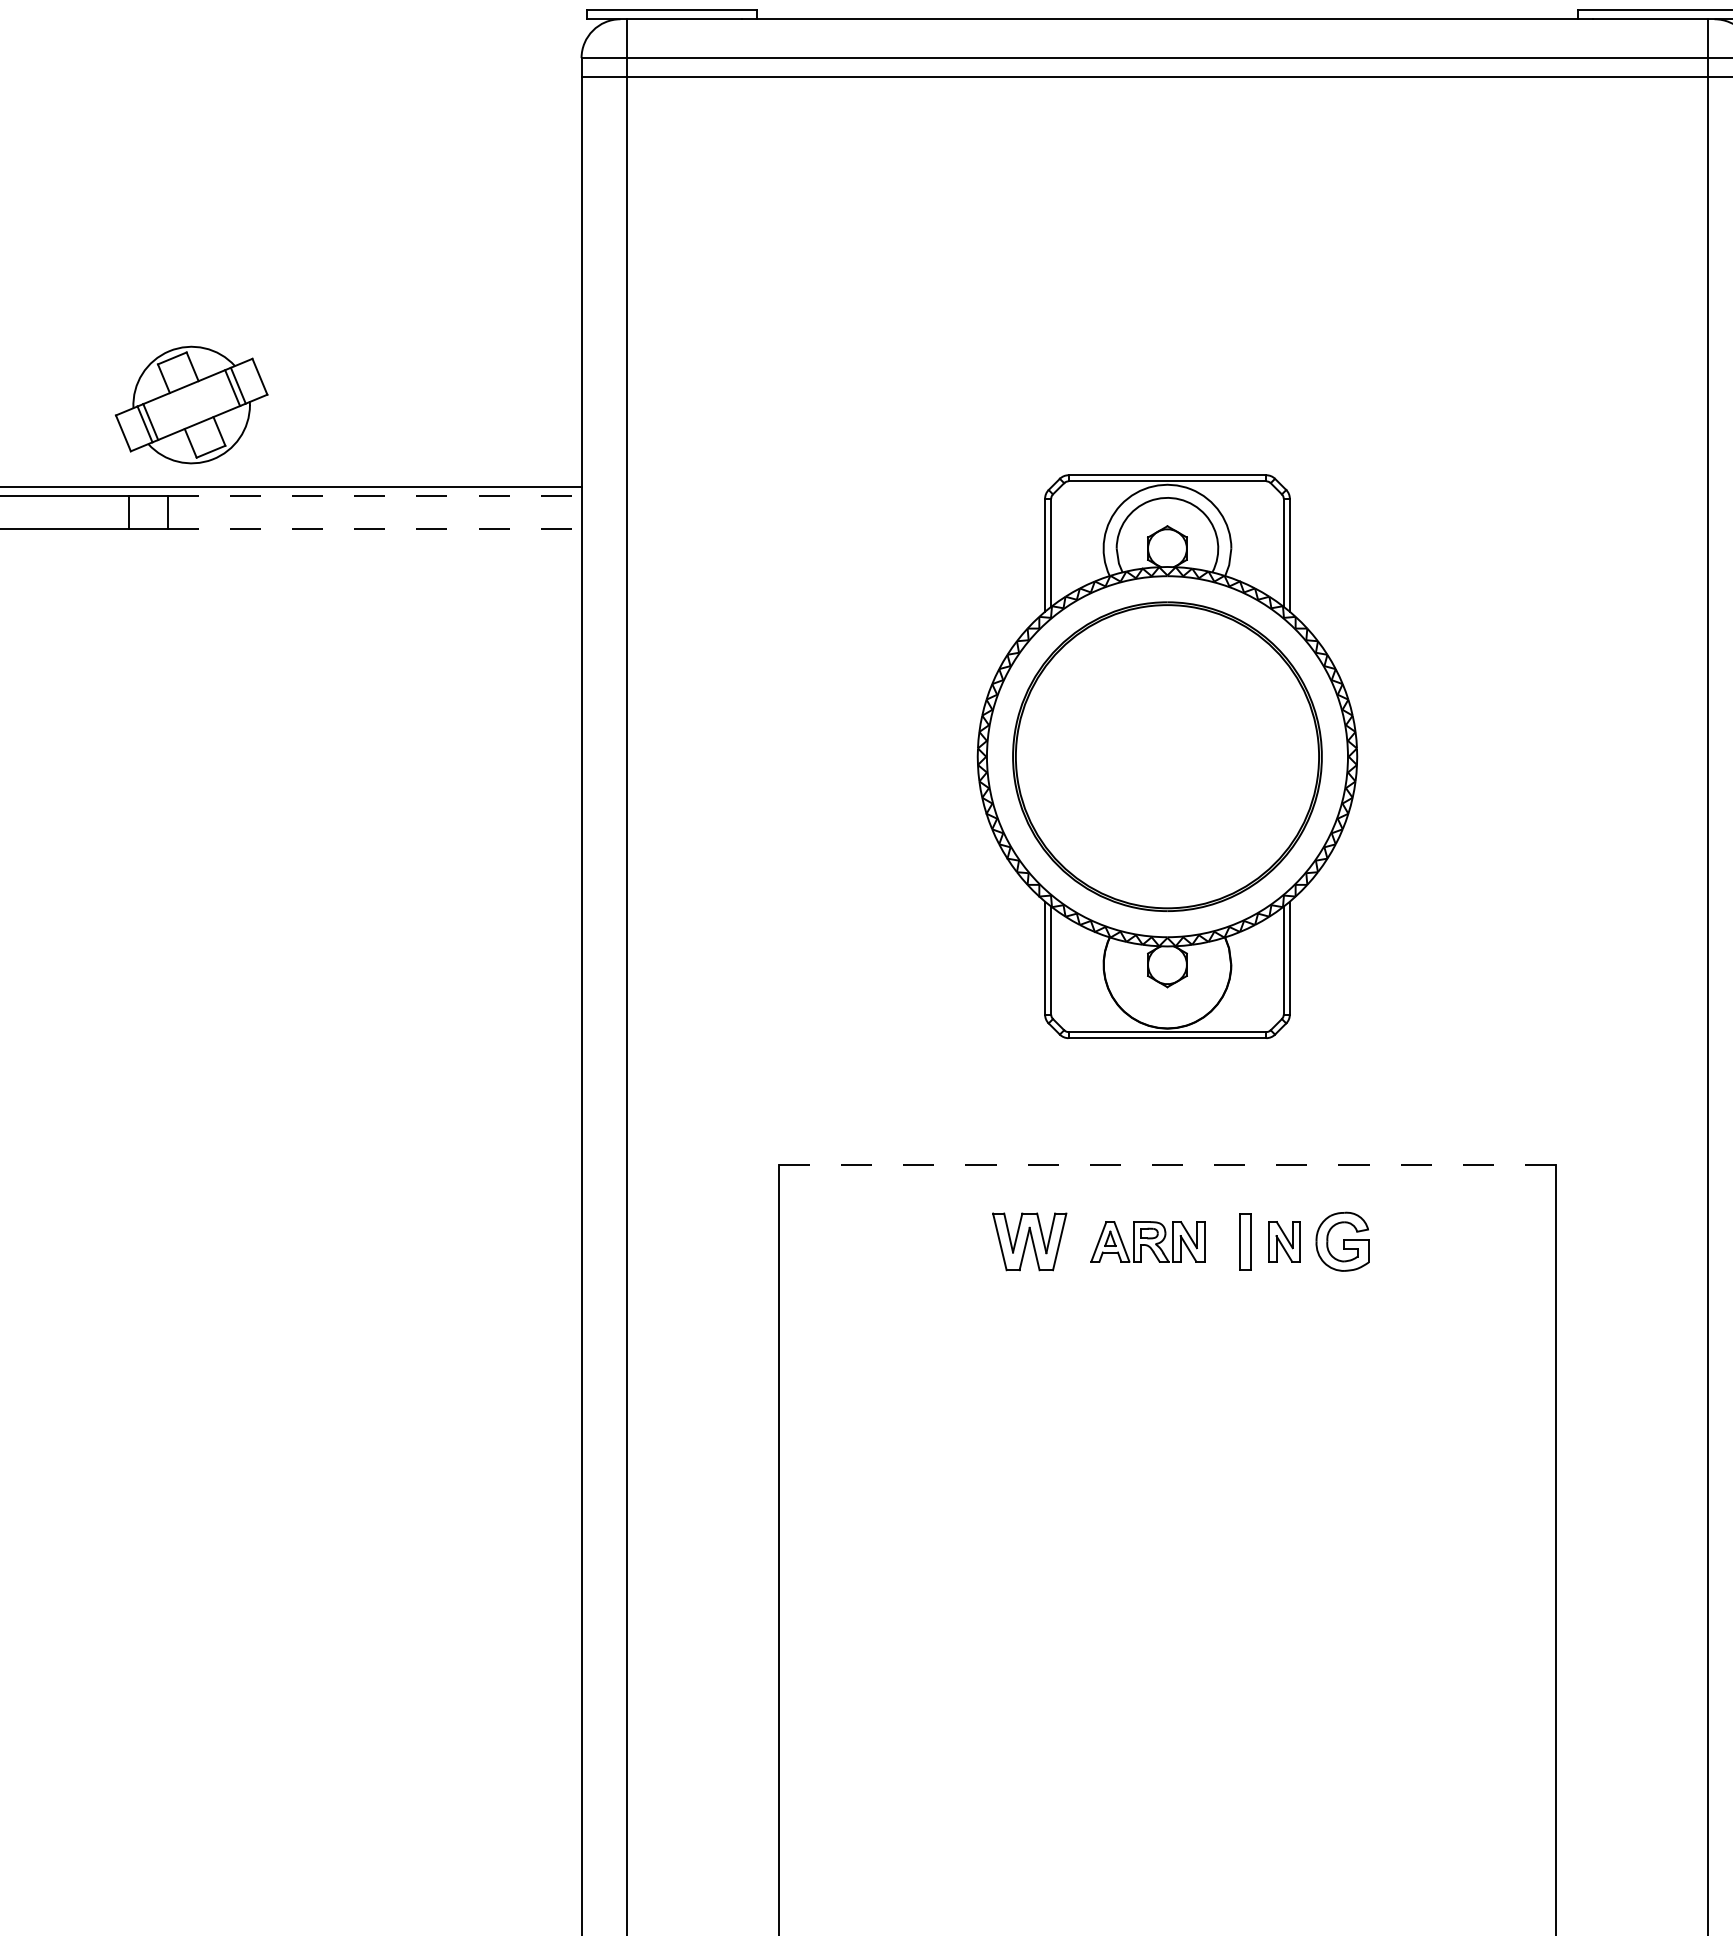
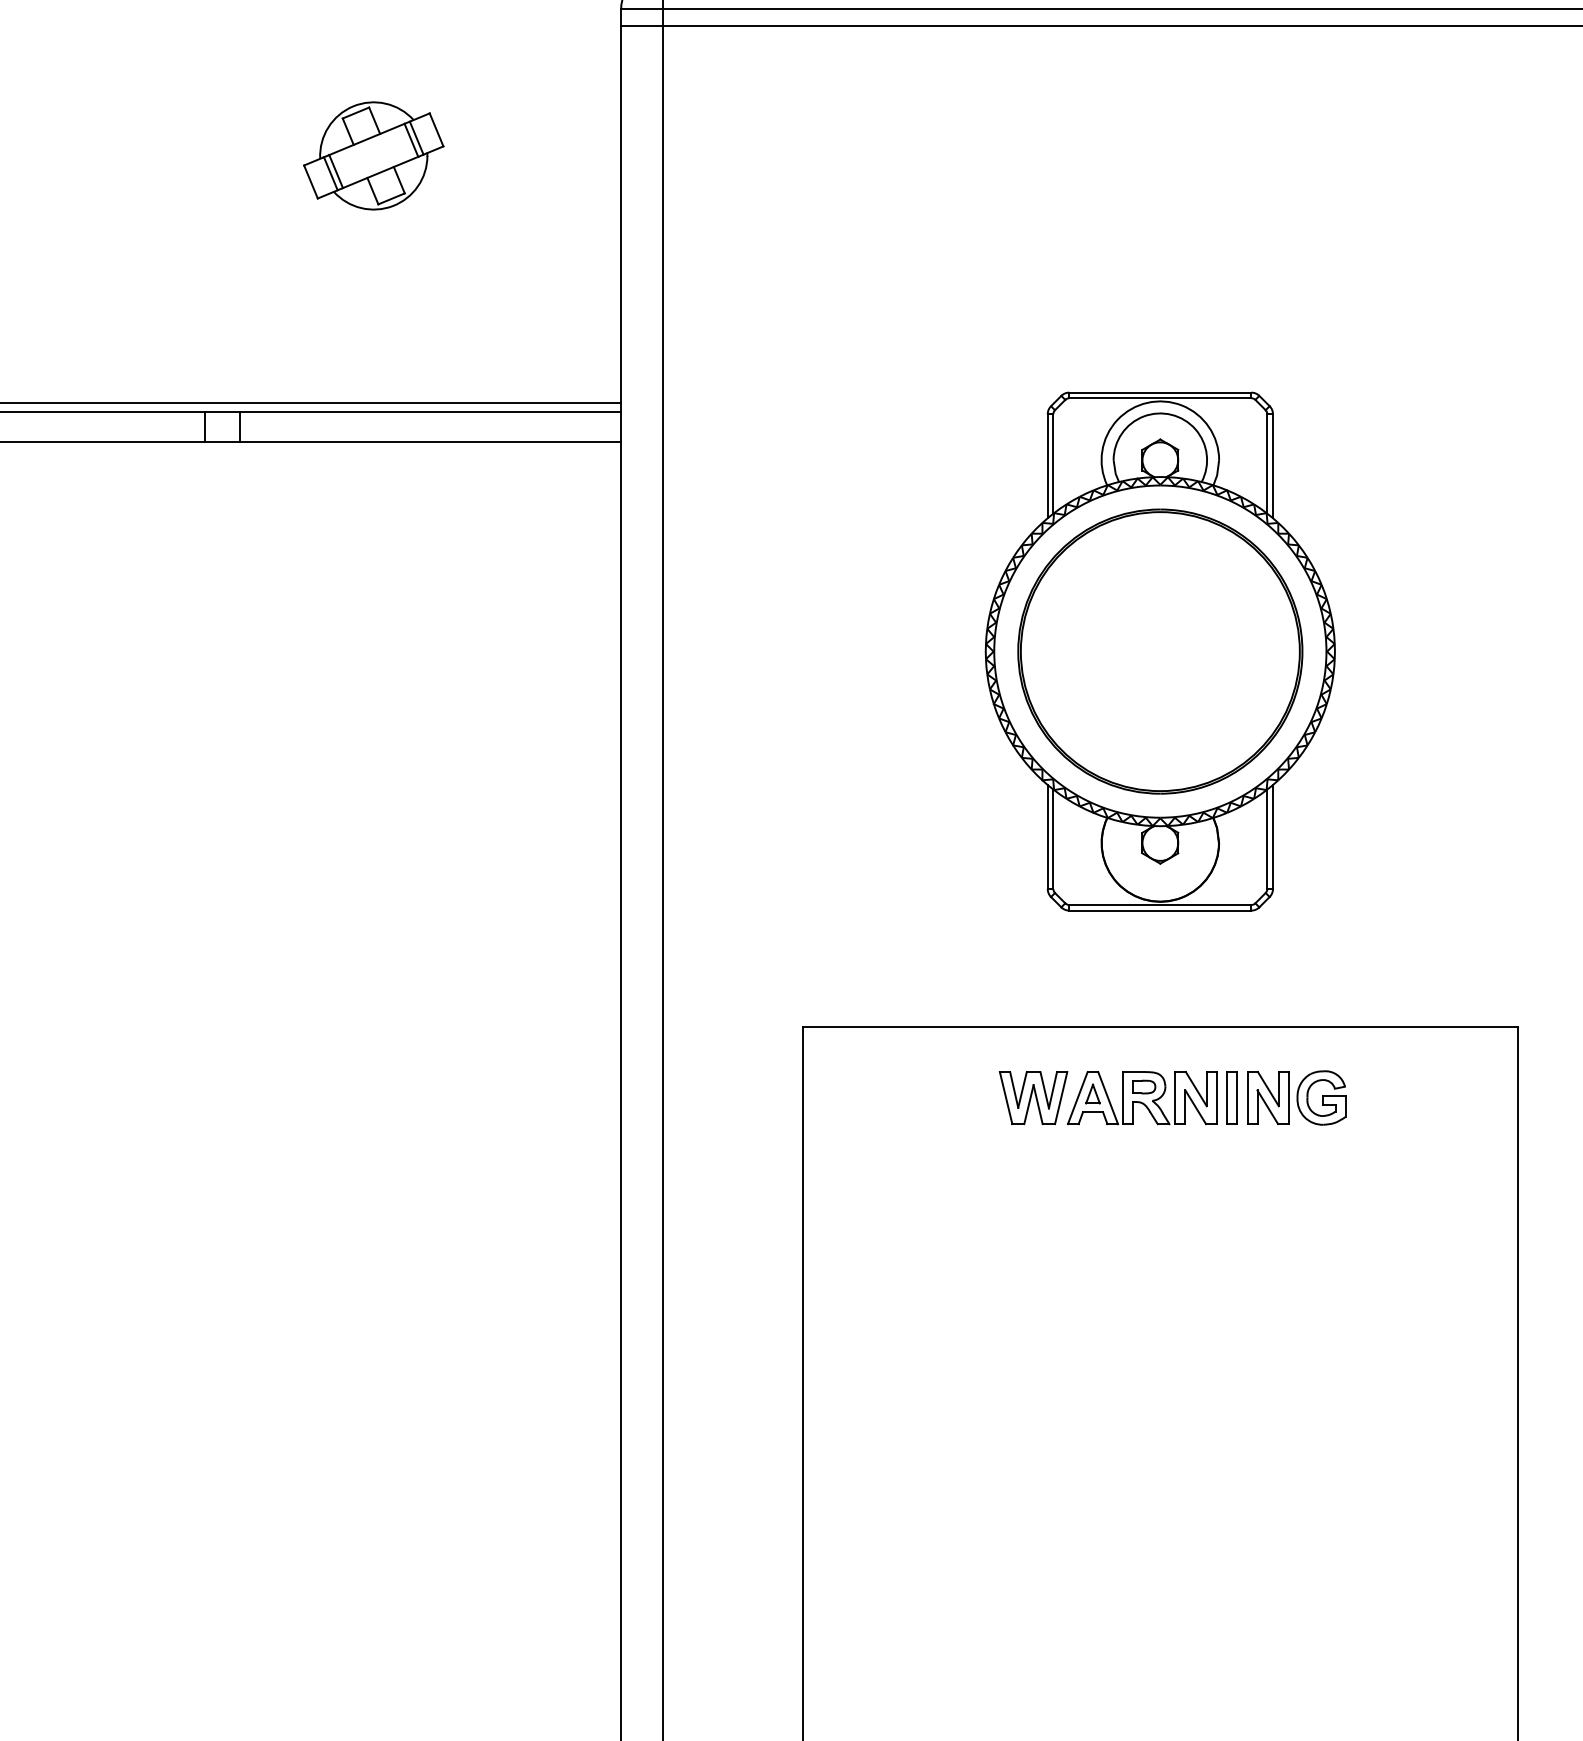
part: (191, 404) -> (373, 155), moved
line: (374, 496) -> (430, 412), dashed -> solid
line: (374, 528) -> (430, 441), dashed -> solid
line: (1167, 1164) -> (1160, 1026), dashed -> solid
part: (1147, 1241) -> (1141, 1097), size x1.43
part: (1284, 1241) -> (1268, 1097), size x1.43

